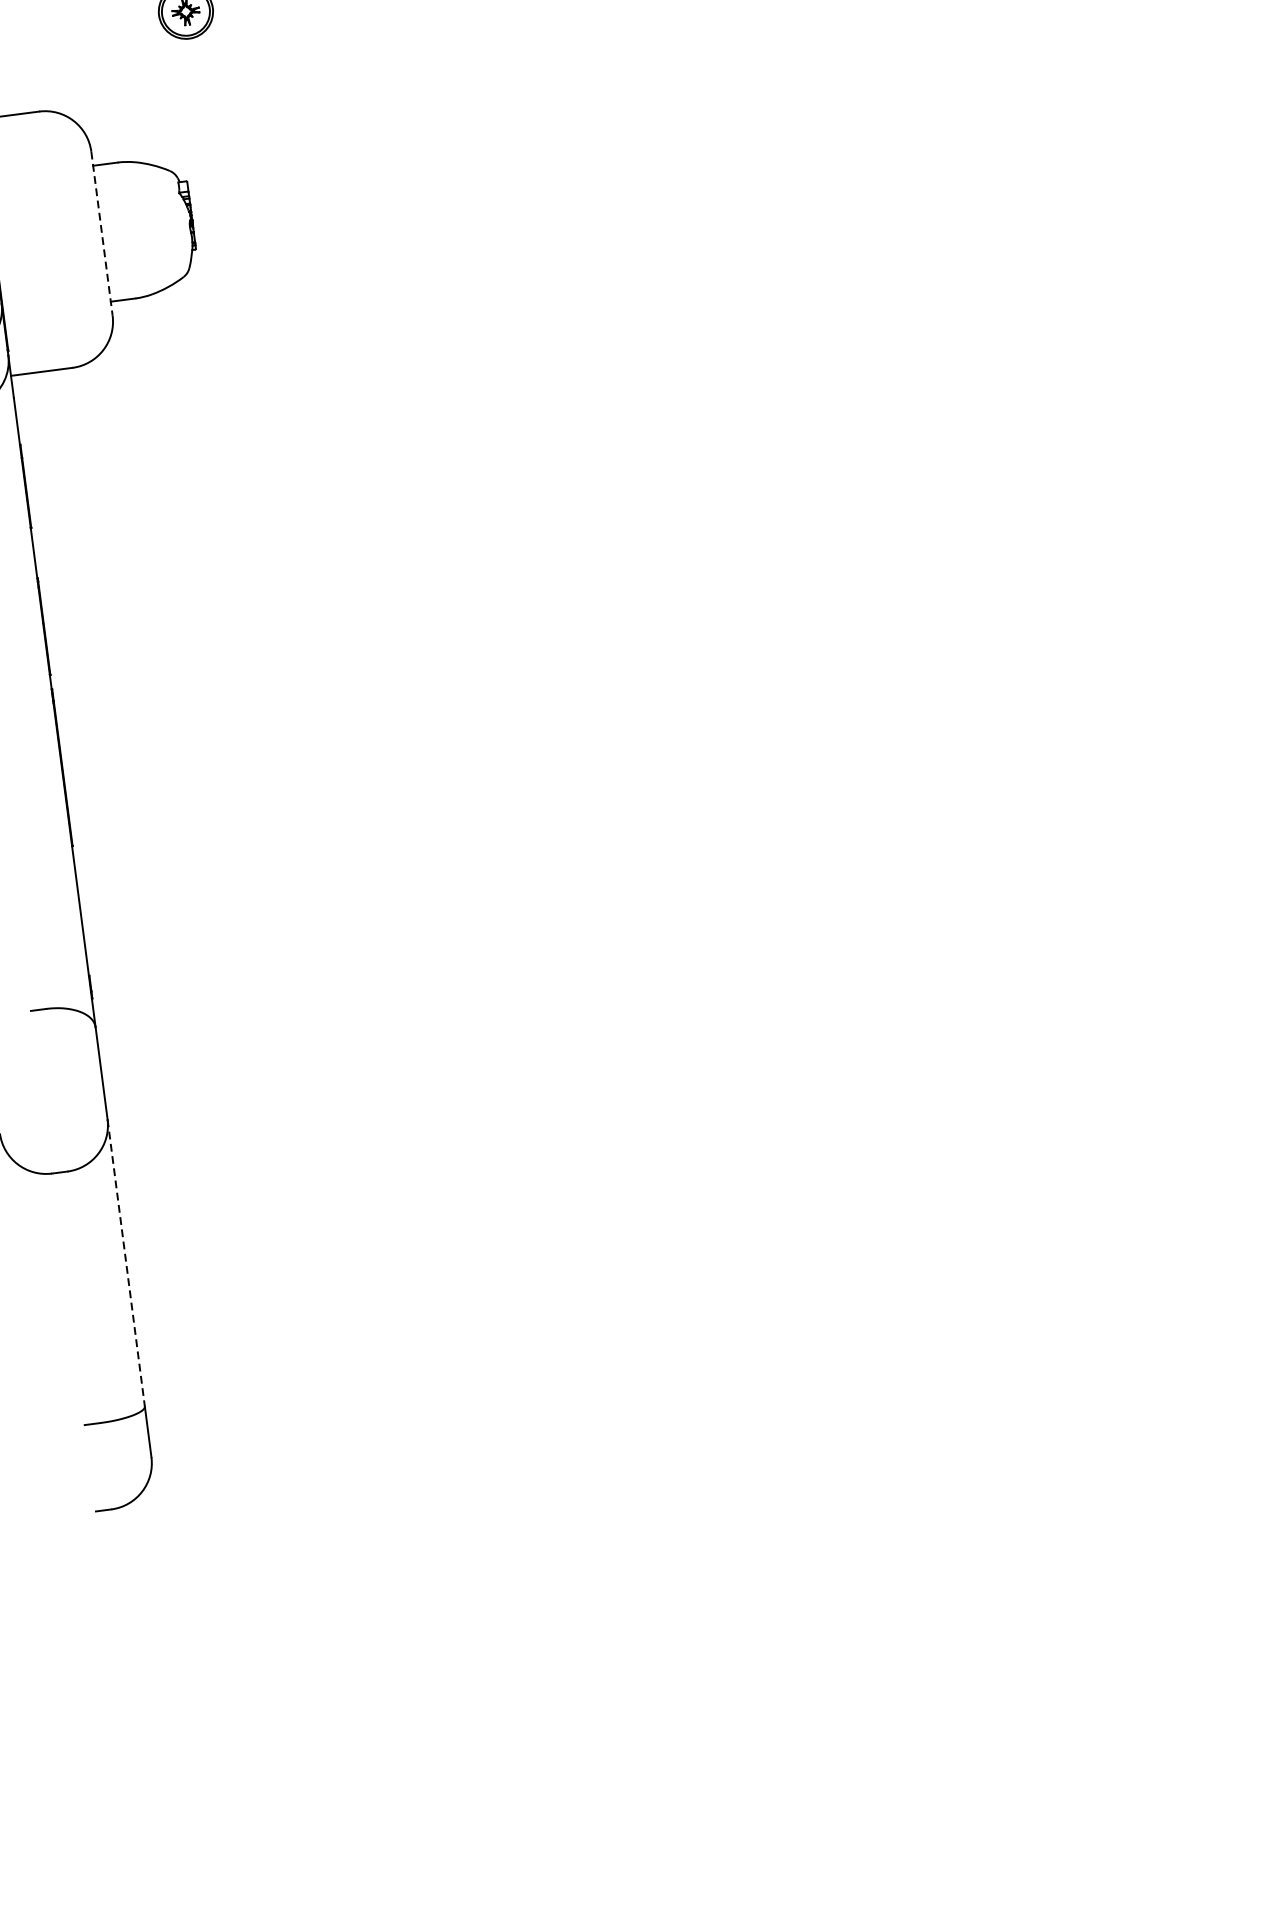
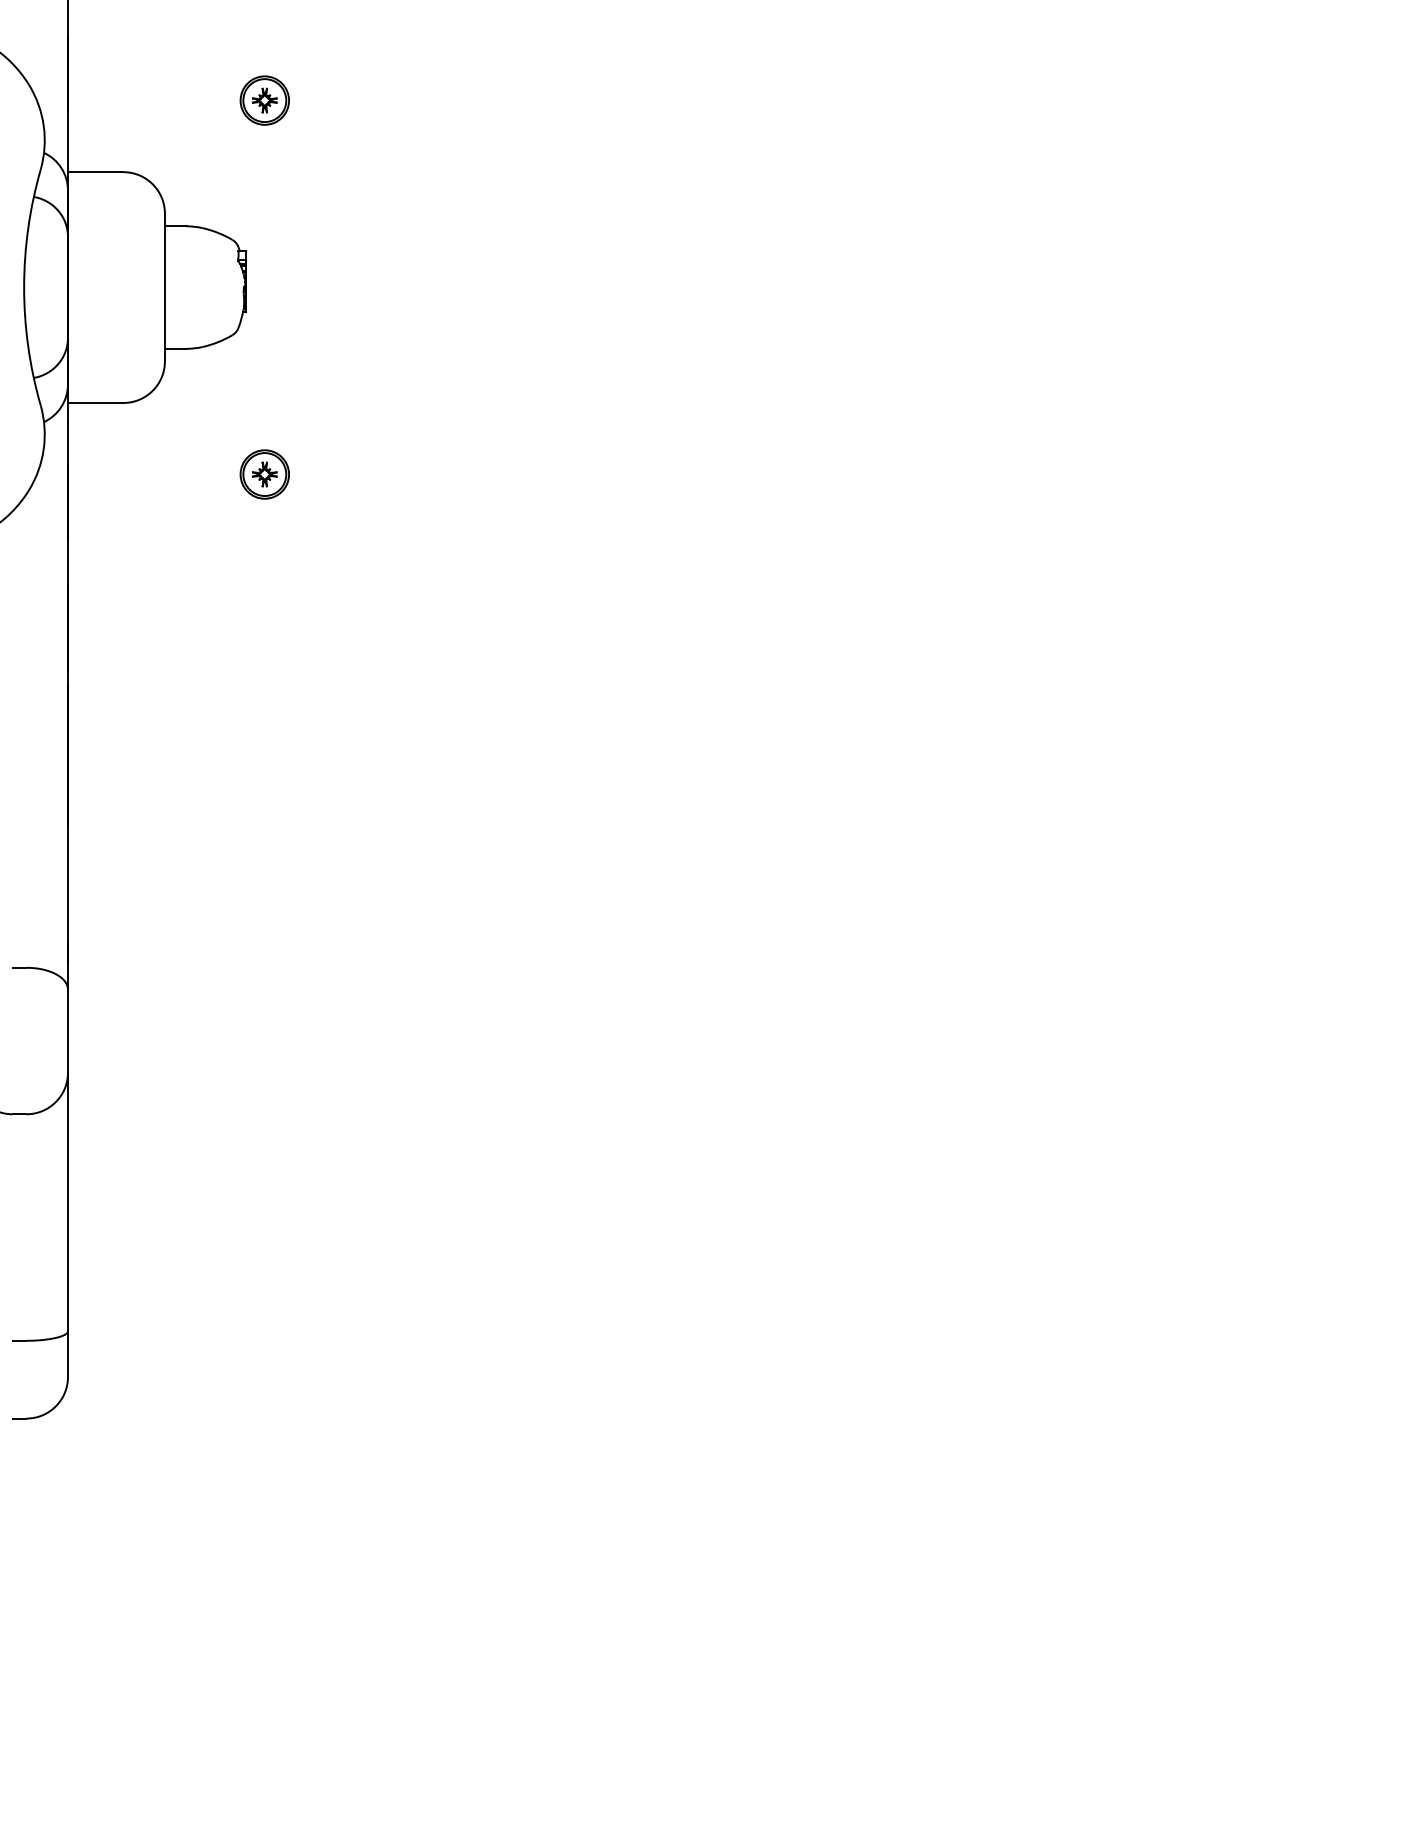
line: (101, 233) -> (164, 287), dashed -> solid
part: (239, 426) -> (264, 474), added
line: (126, 1263) -> (68, 1202), dashed -> solid

